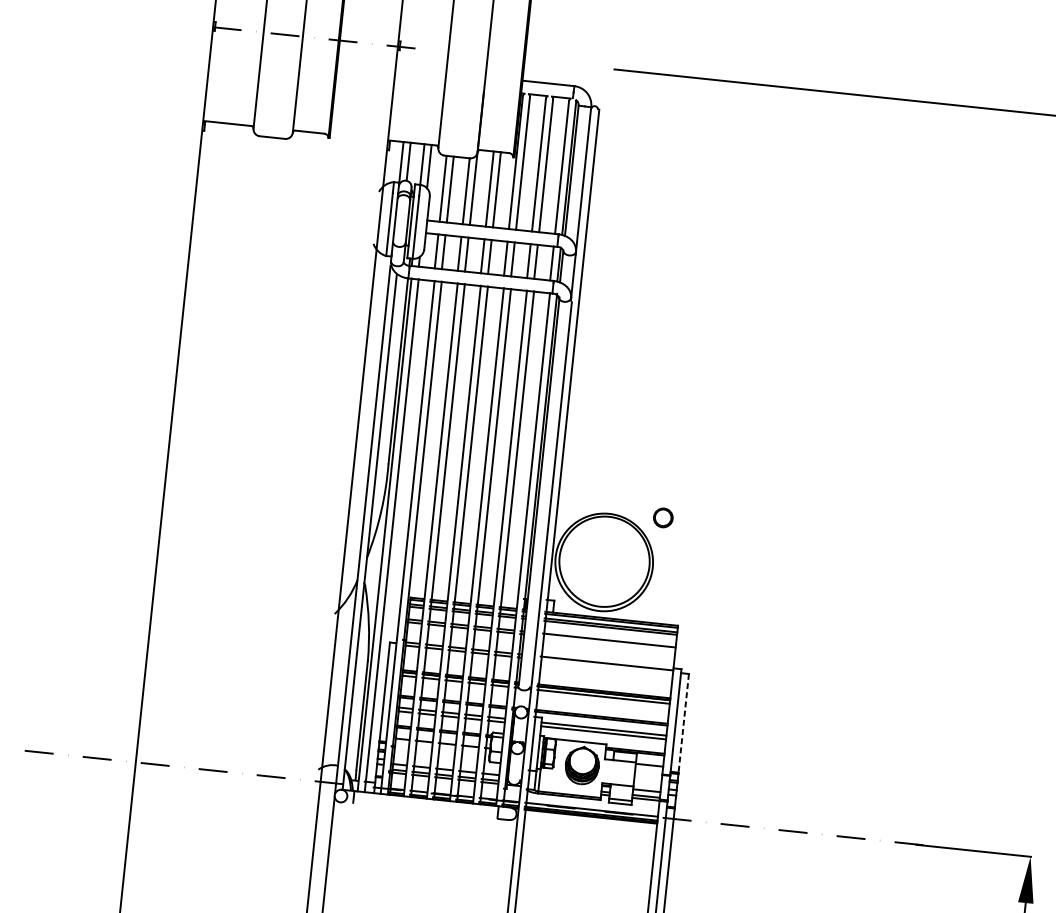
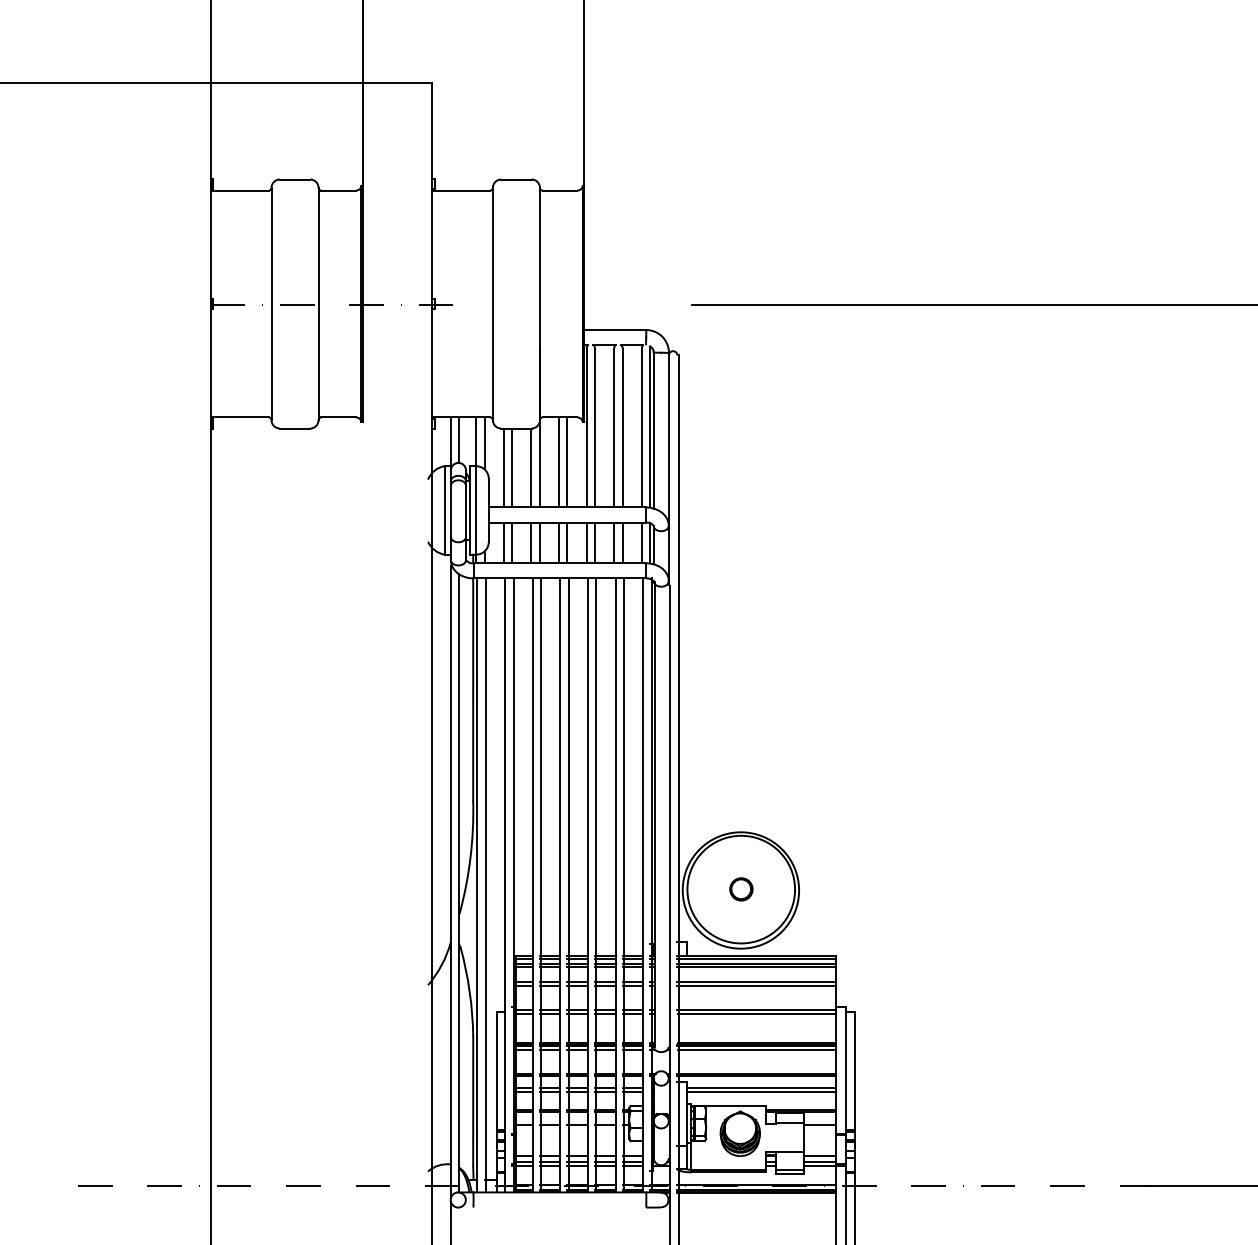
circle: (663, 518) -> (741, 889), moved
line: (608, 643) -> (756, 985), added
line: (606, 666) -> (756, 1013), added
line: (684, 723) -> (855, 1071), dashed -> solid

